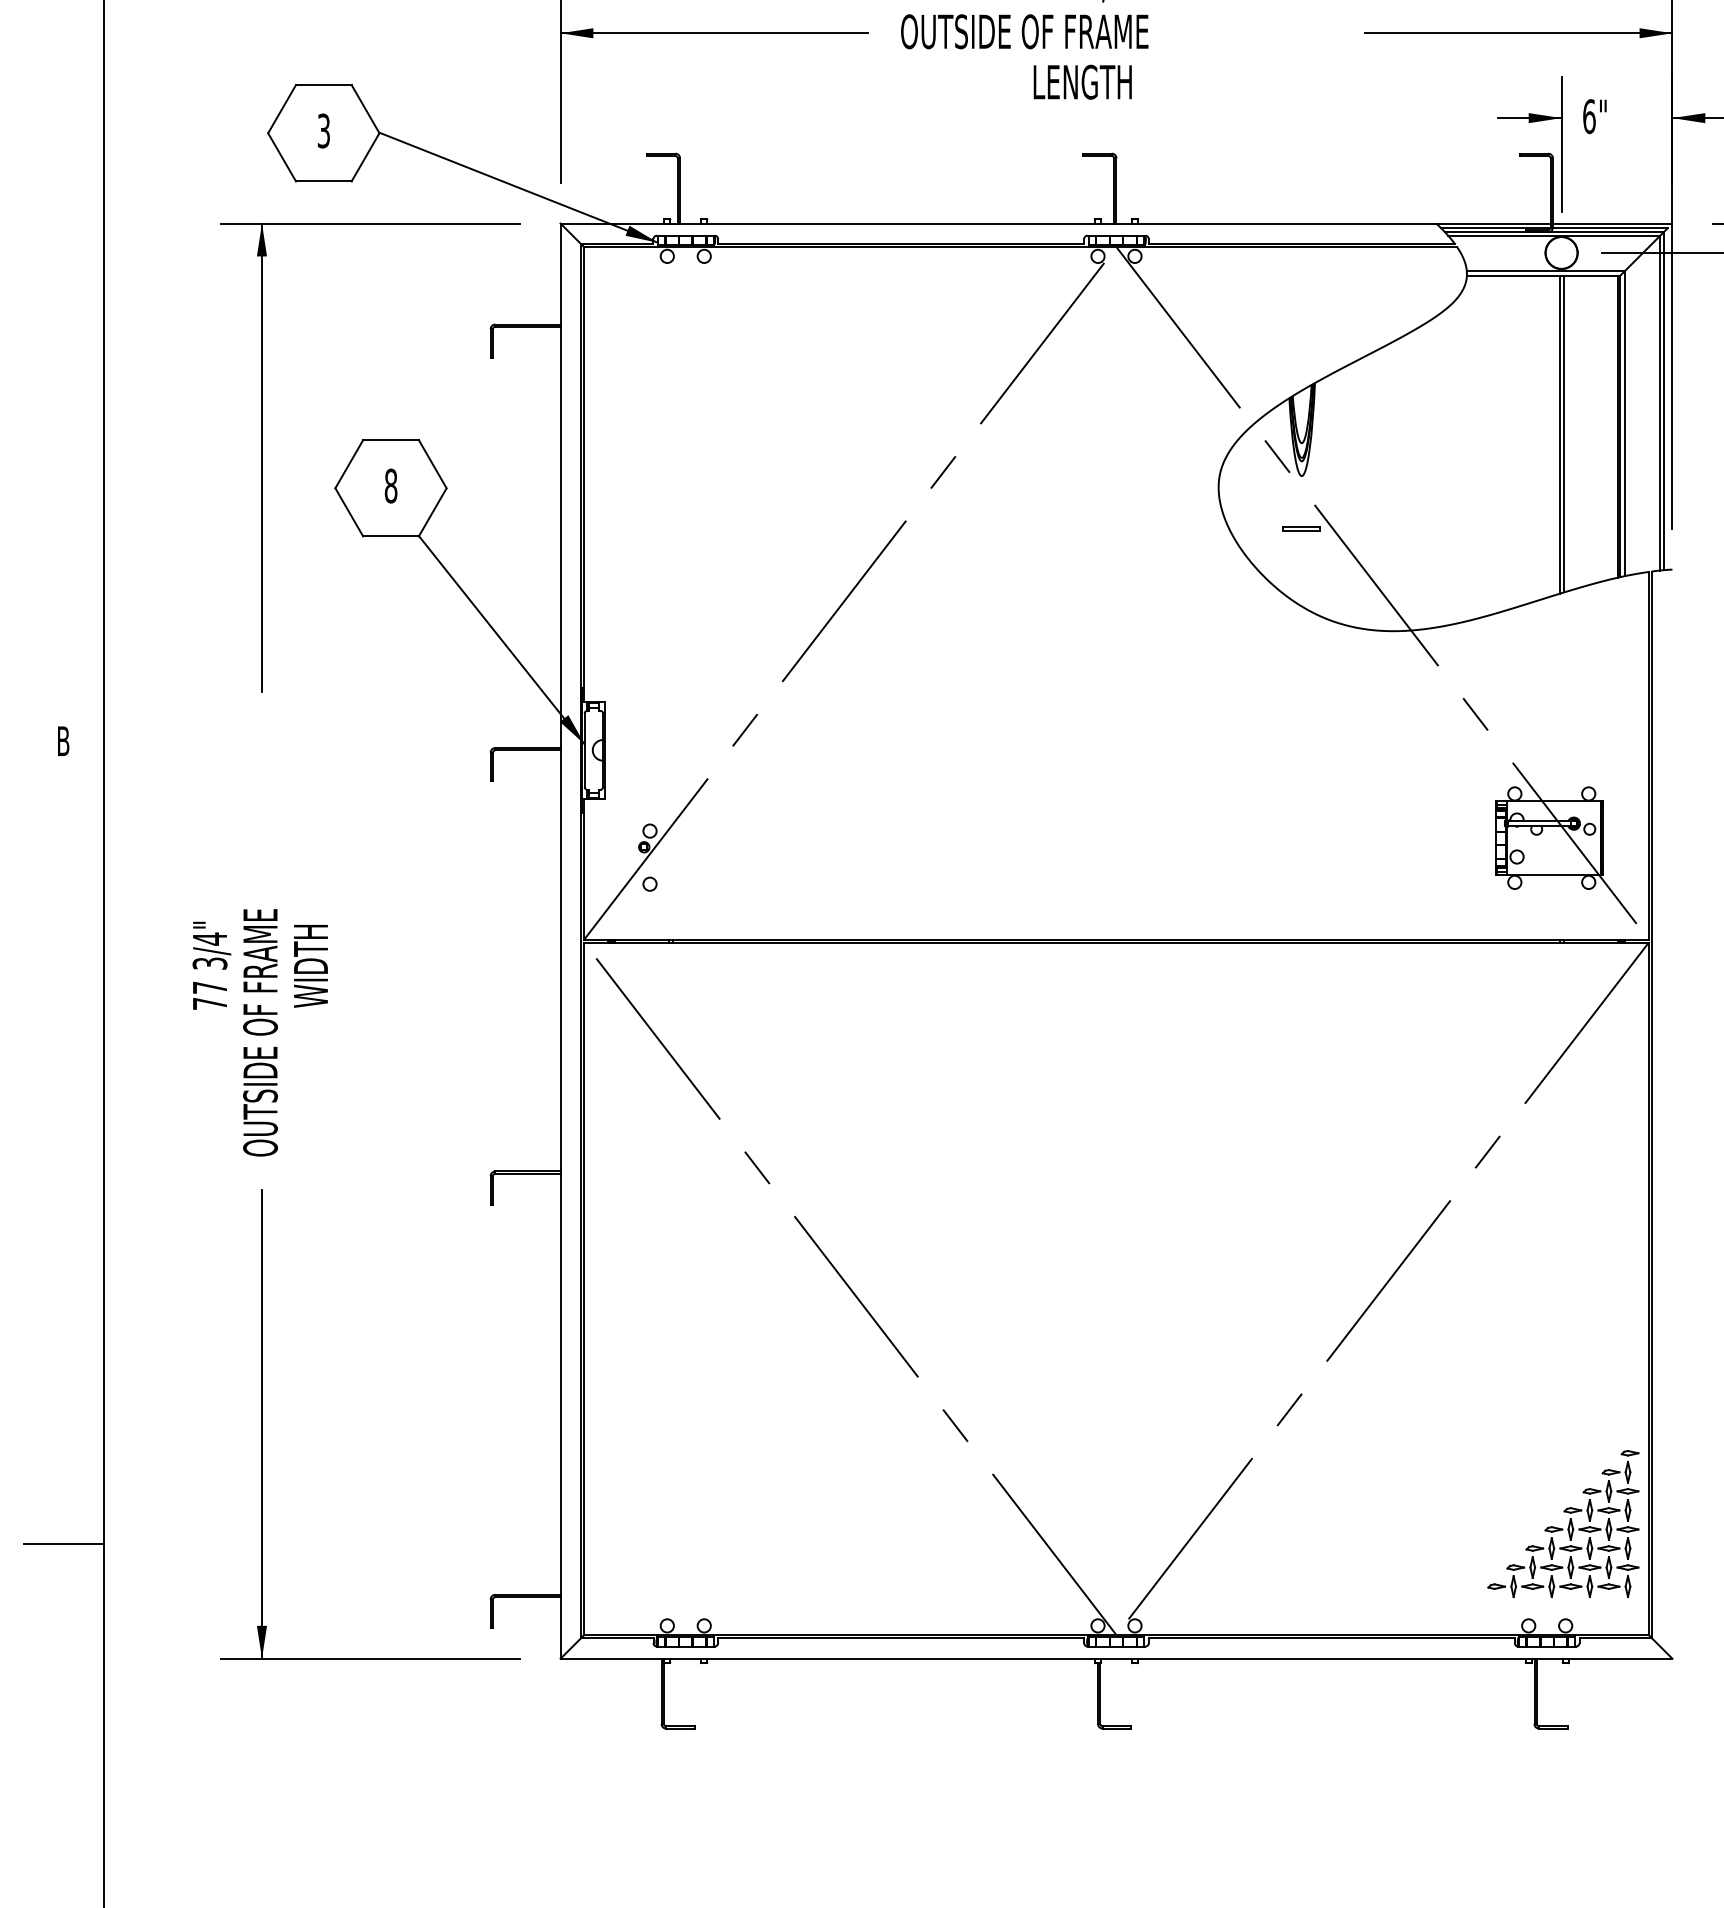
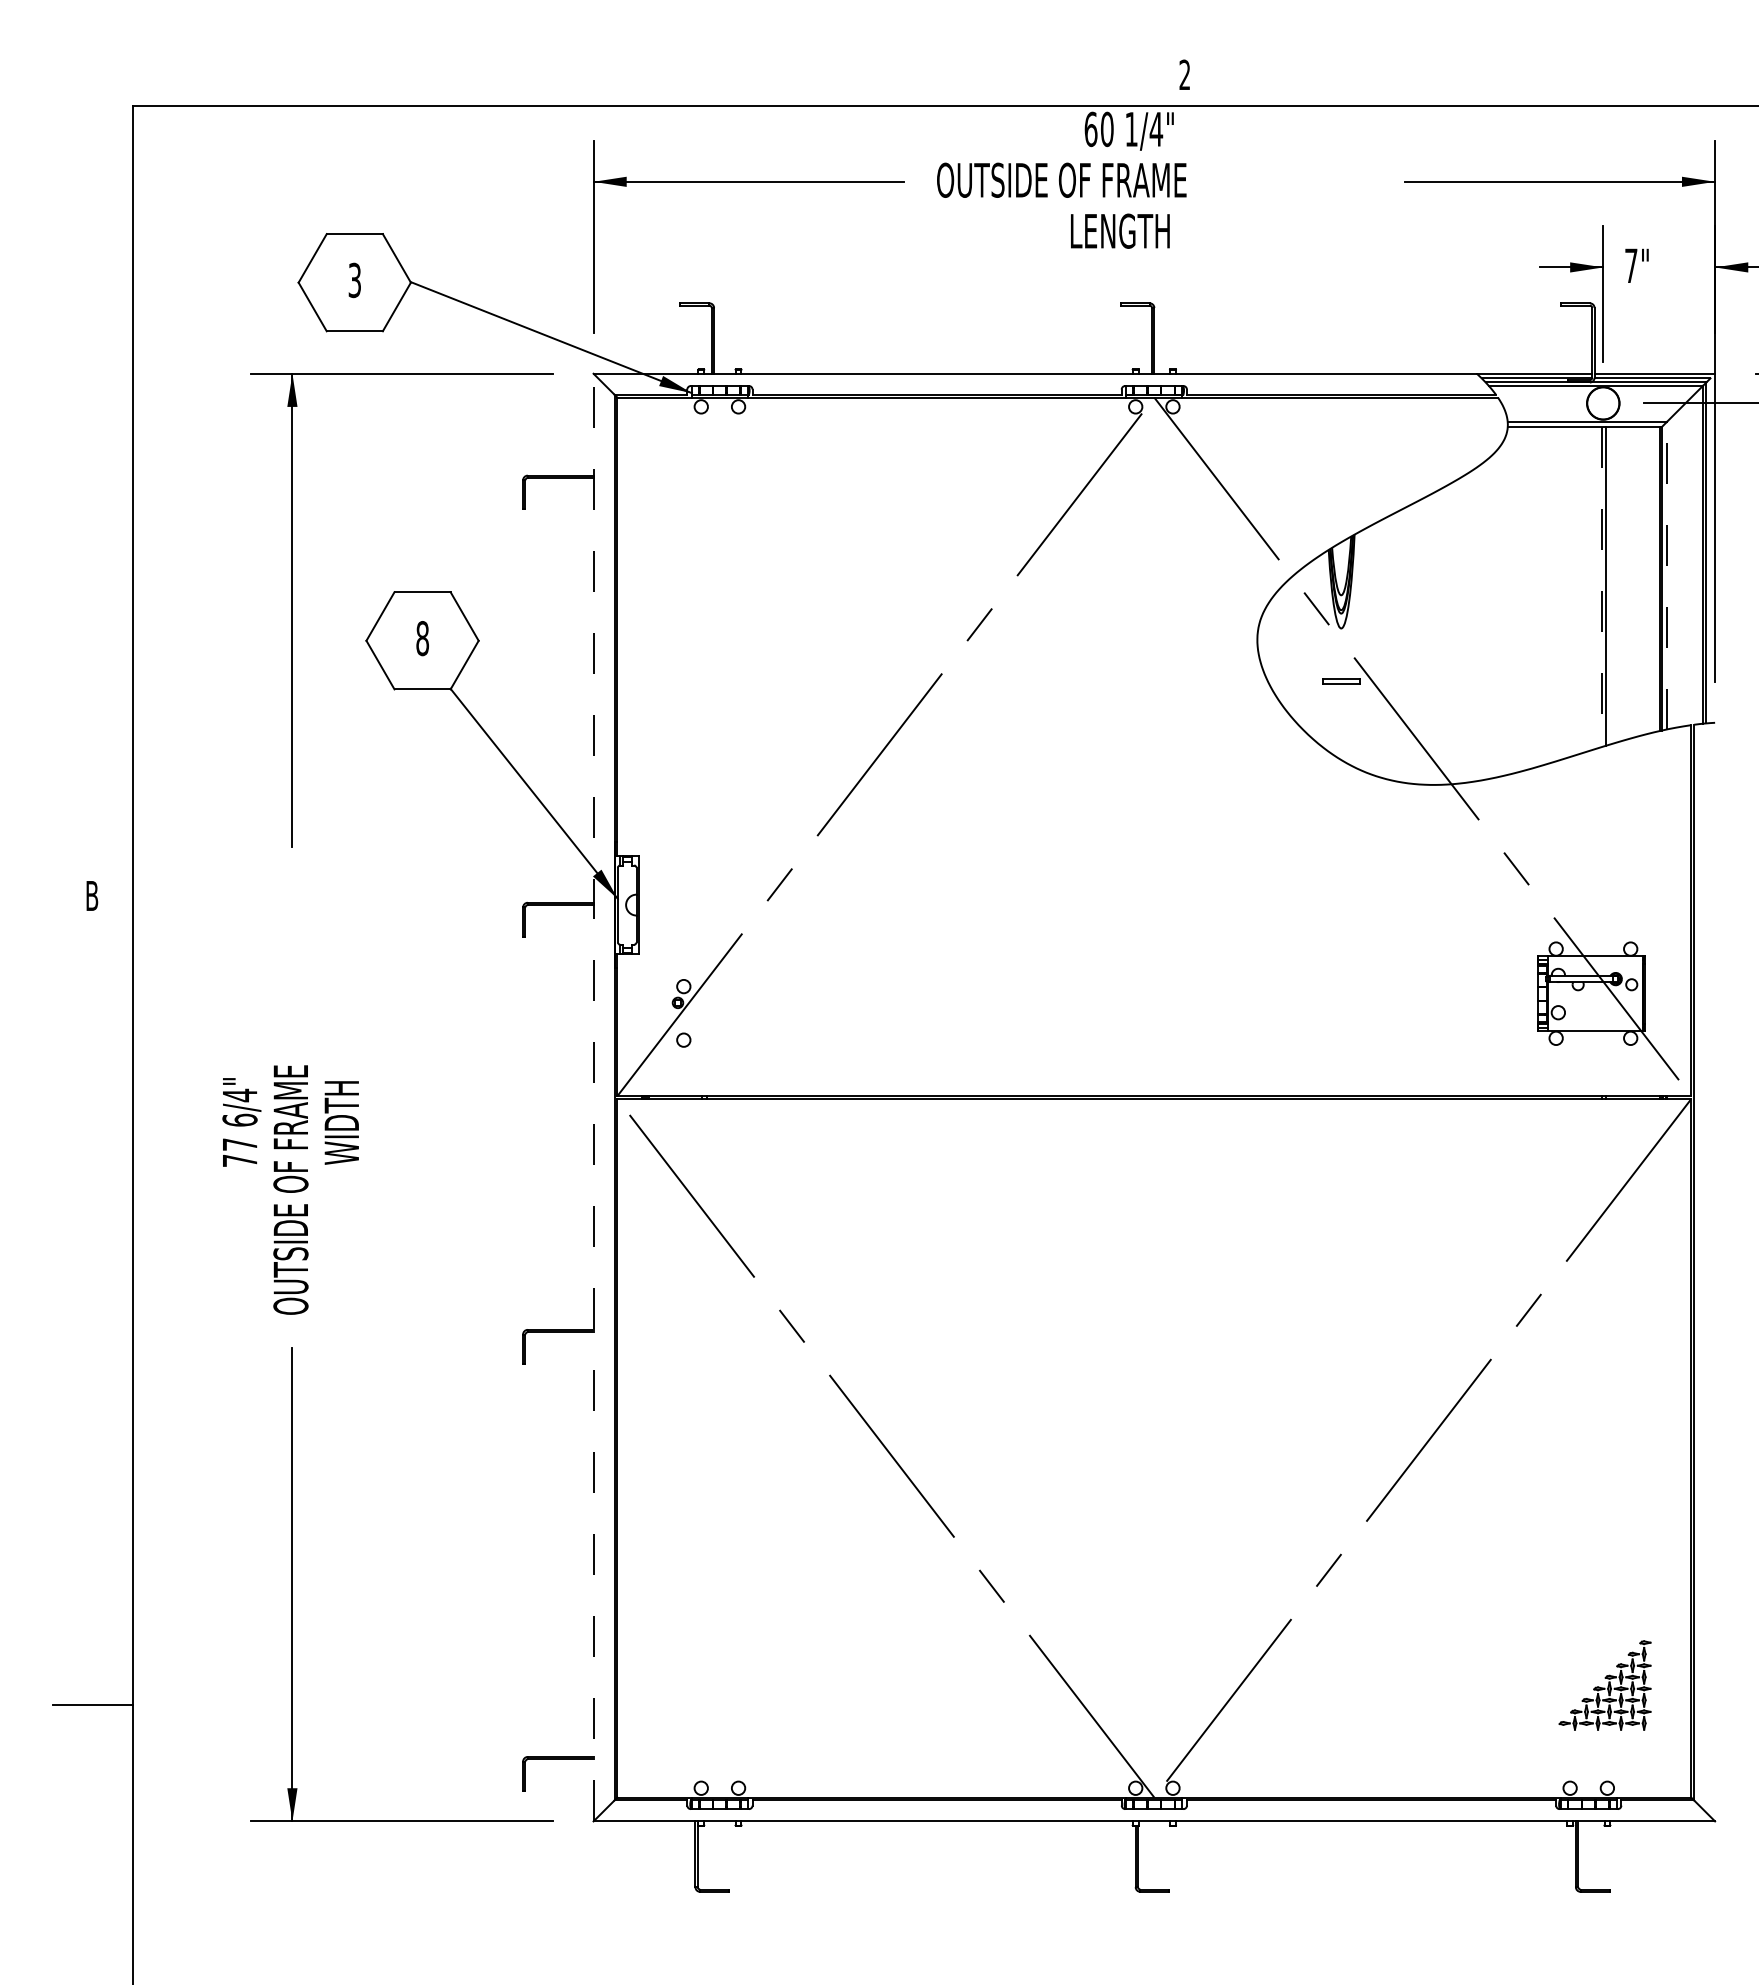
text: (1589, 116) -> (1631, 265), 6" -> 7"
line: (1624, 423) -> (1666, 575), solid -> dashed
line: (1559, 435) -> (1601, 587), solid -> dashed
line: (560, 941) -> (593, 1097), solid -> dashed
text: (209, 962) -> (239, 1119), 3/4" -> 6/4"
part: (1562, 1524) -> (1604, 1685), size x0.6

